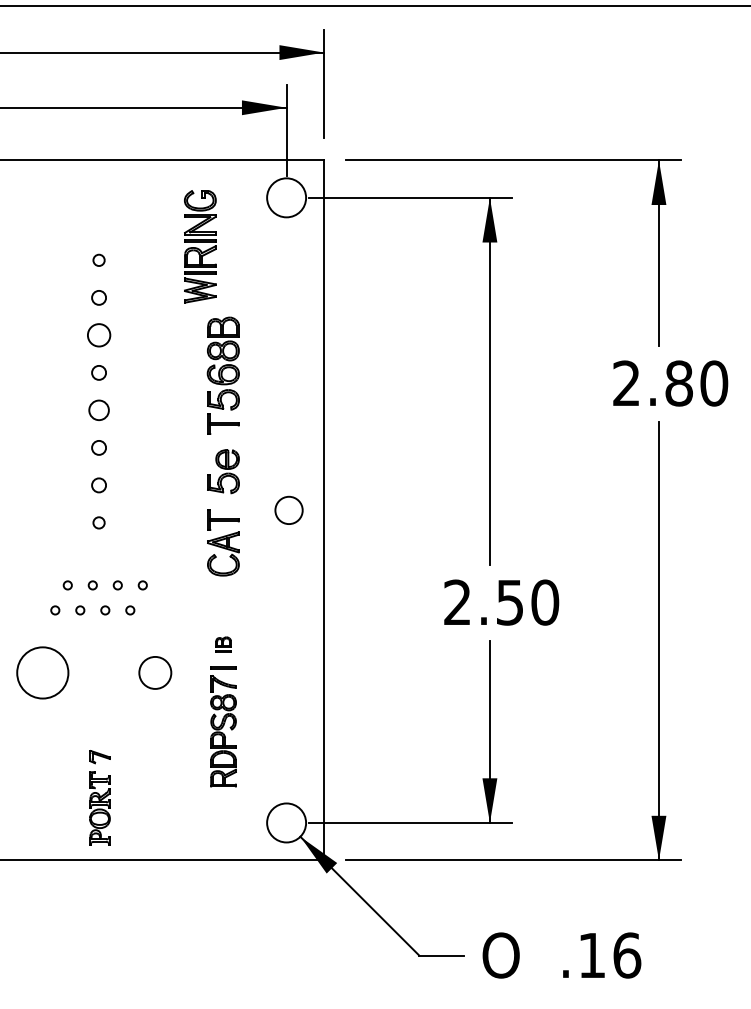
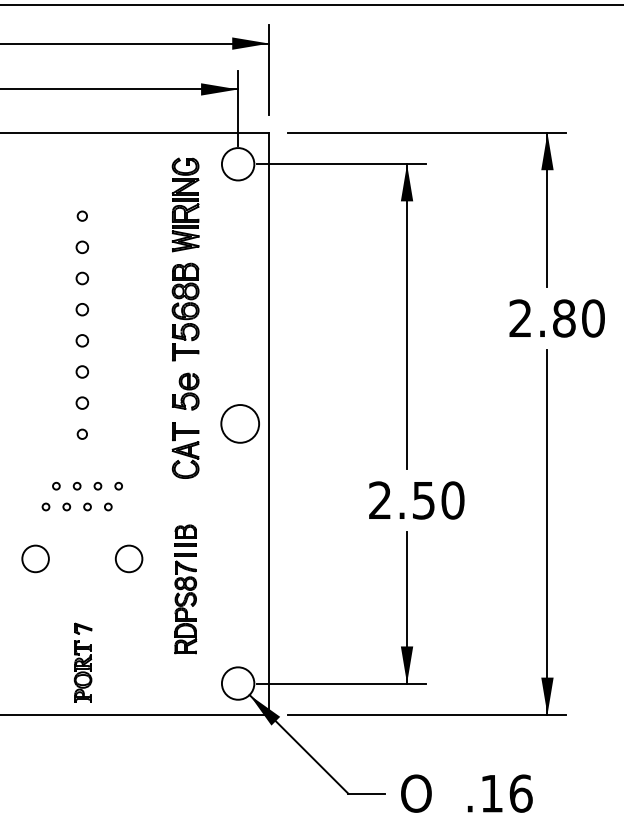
part: (200, 246) -> (185, 204), moved
circle: (98, 335) -> (81, 278), size x0.62
circle: (98, 410) -> (81, 340), size x0.71
circle: (288, 510) -> (239, 423), size x1.67
part: (223, 644) -> (185, 535), size x1.67
circle: (42, 672) -> (35, 558), size x0.62

